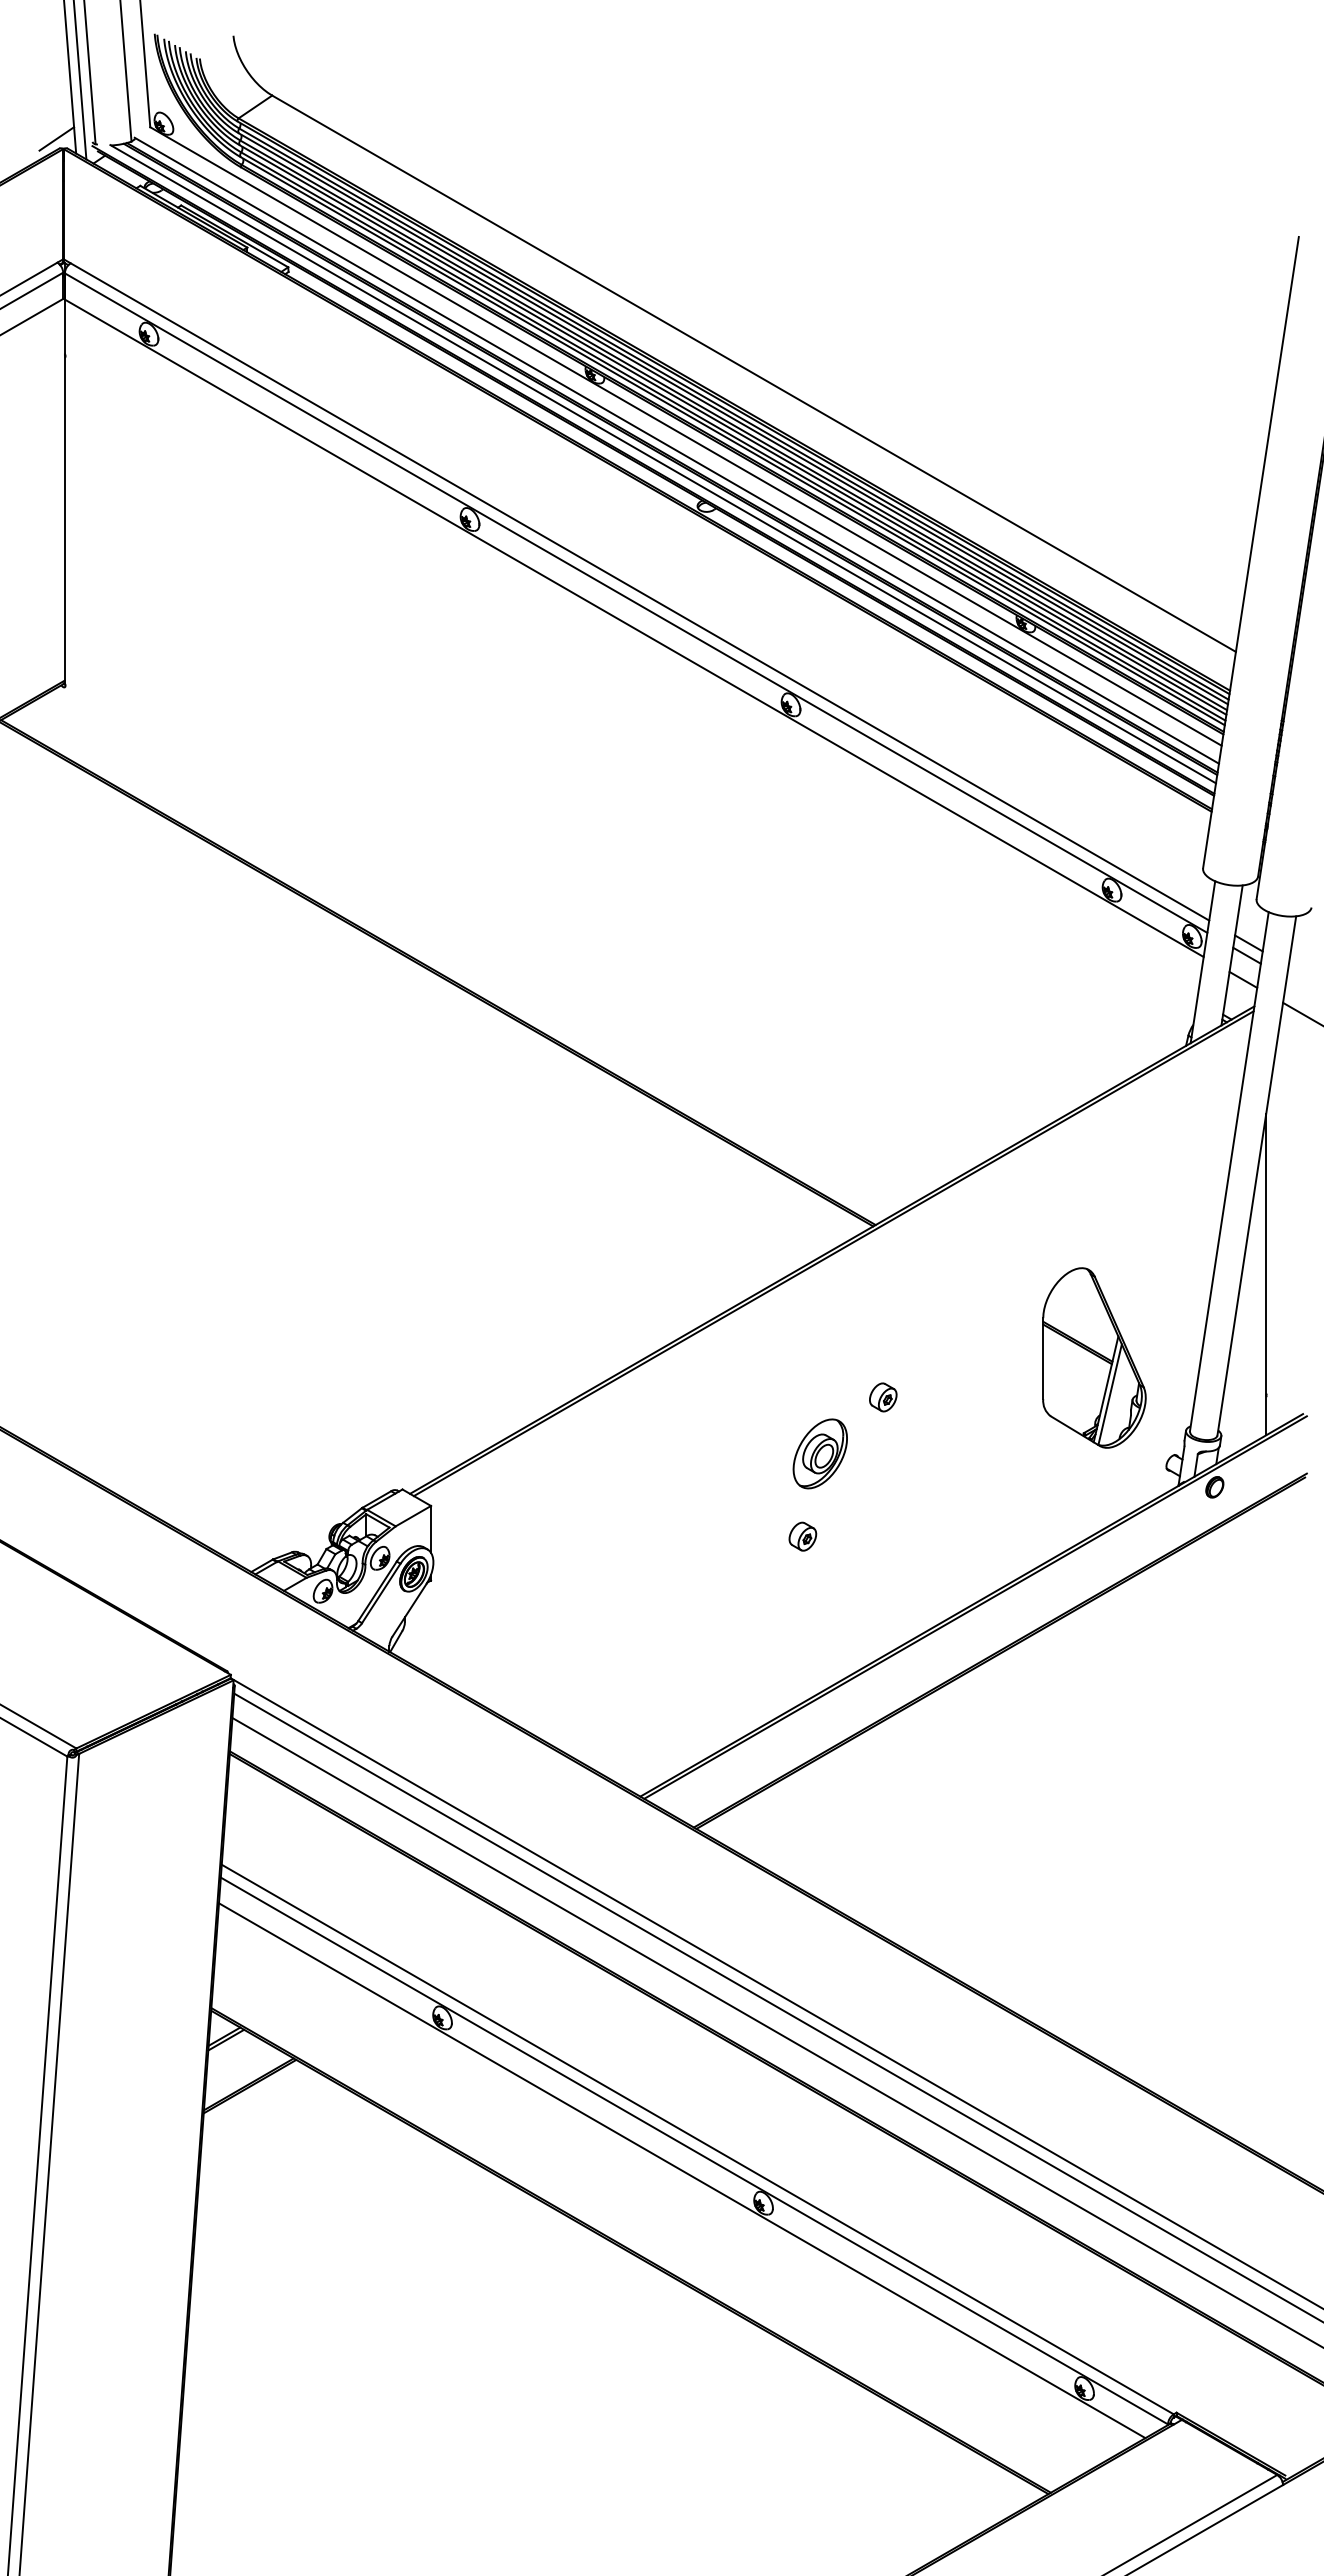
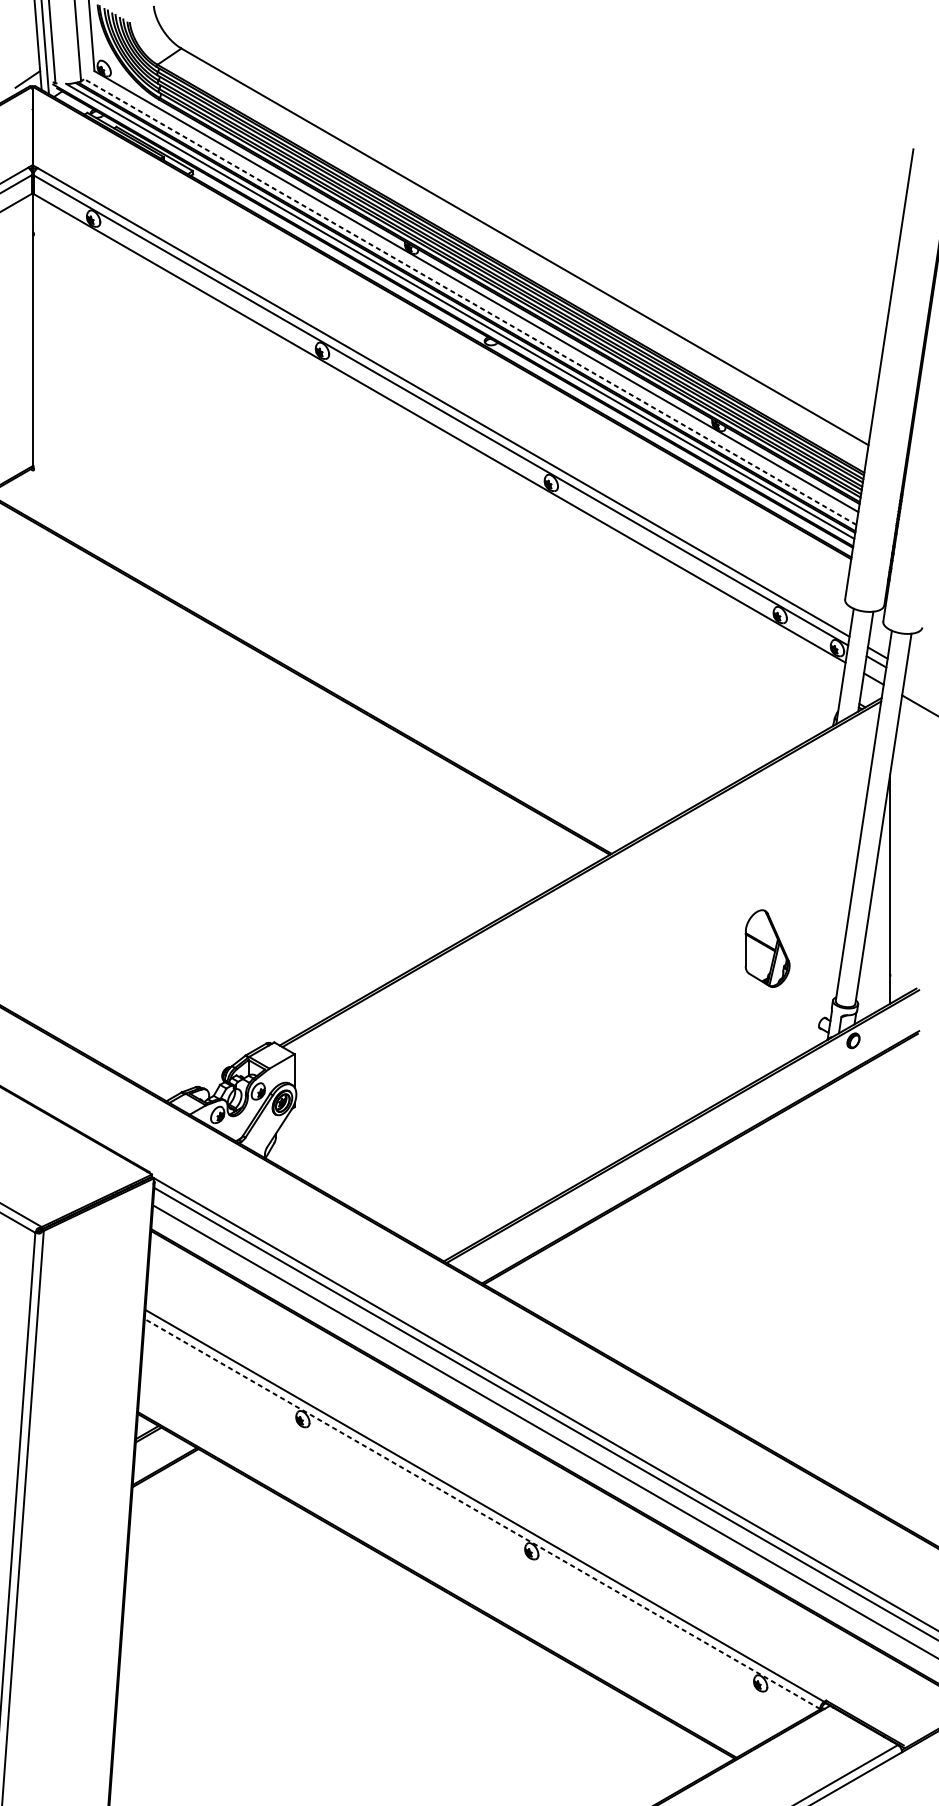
line: (676, 450) -> (469, 301), solid -> dashed
part: (1094, 1357) -> (767, 948), size x0.6
part: (883, 1397) -> (617, 976), removed
part: (819, 1453) -> (571, 1016), removed
part: (802, 1536) -> (559, 1075), removed
line: (694, 2150) -> (482, 1513), solid -> dashed
line: (682, 2170) -> (473, 1527), removed

